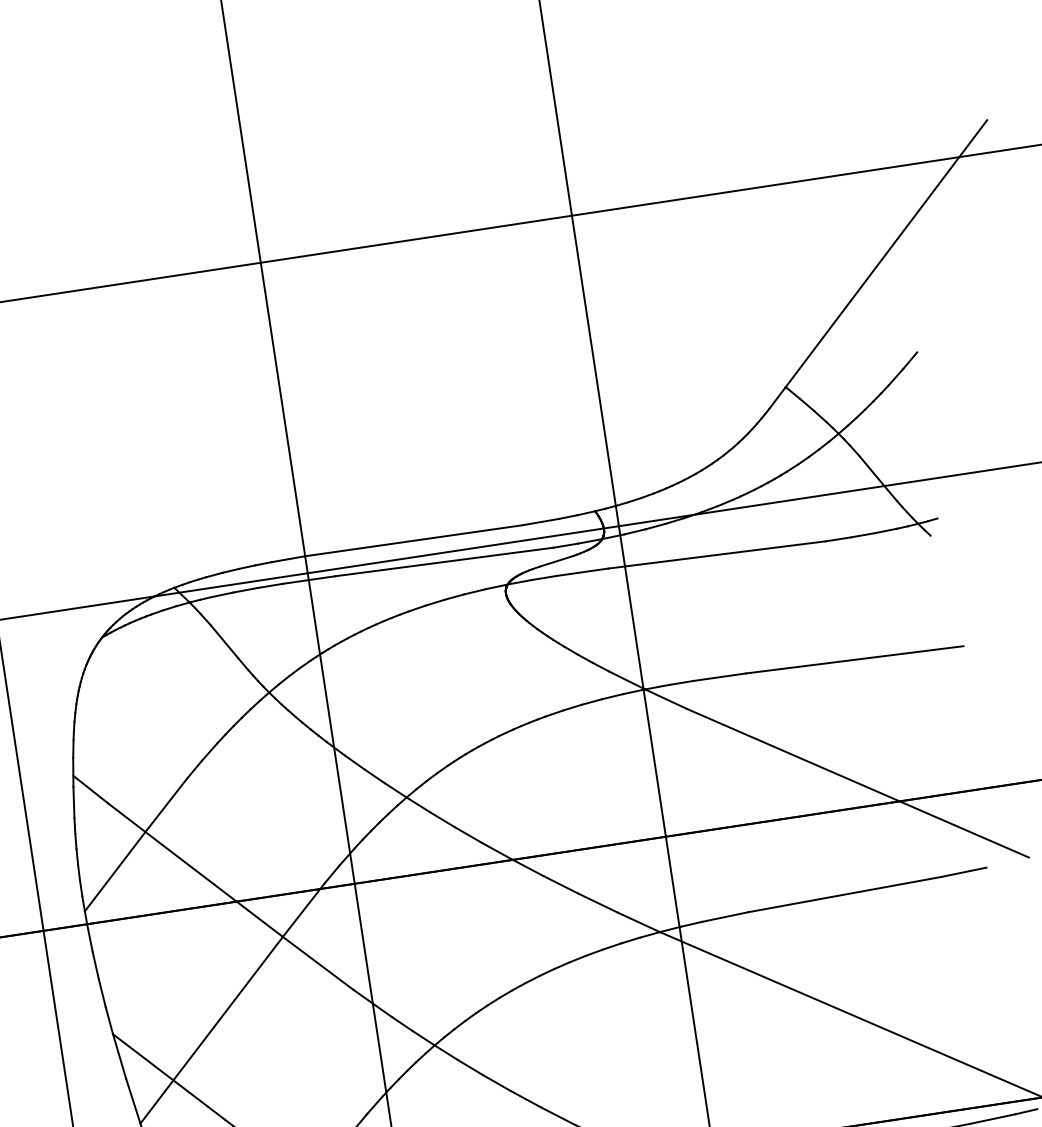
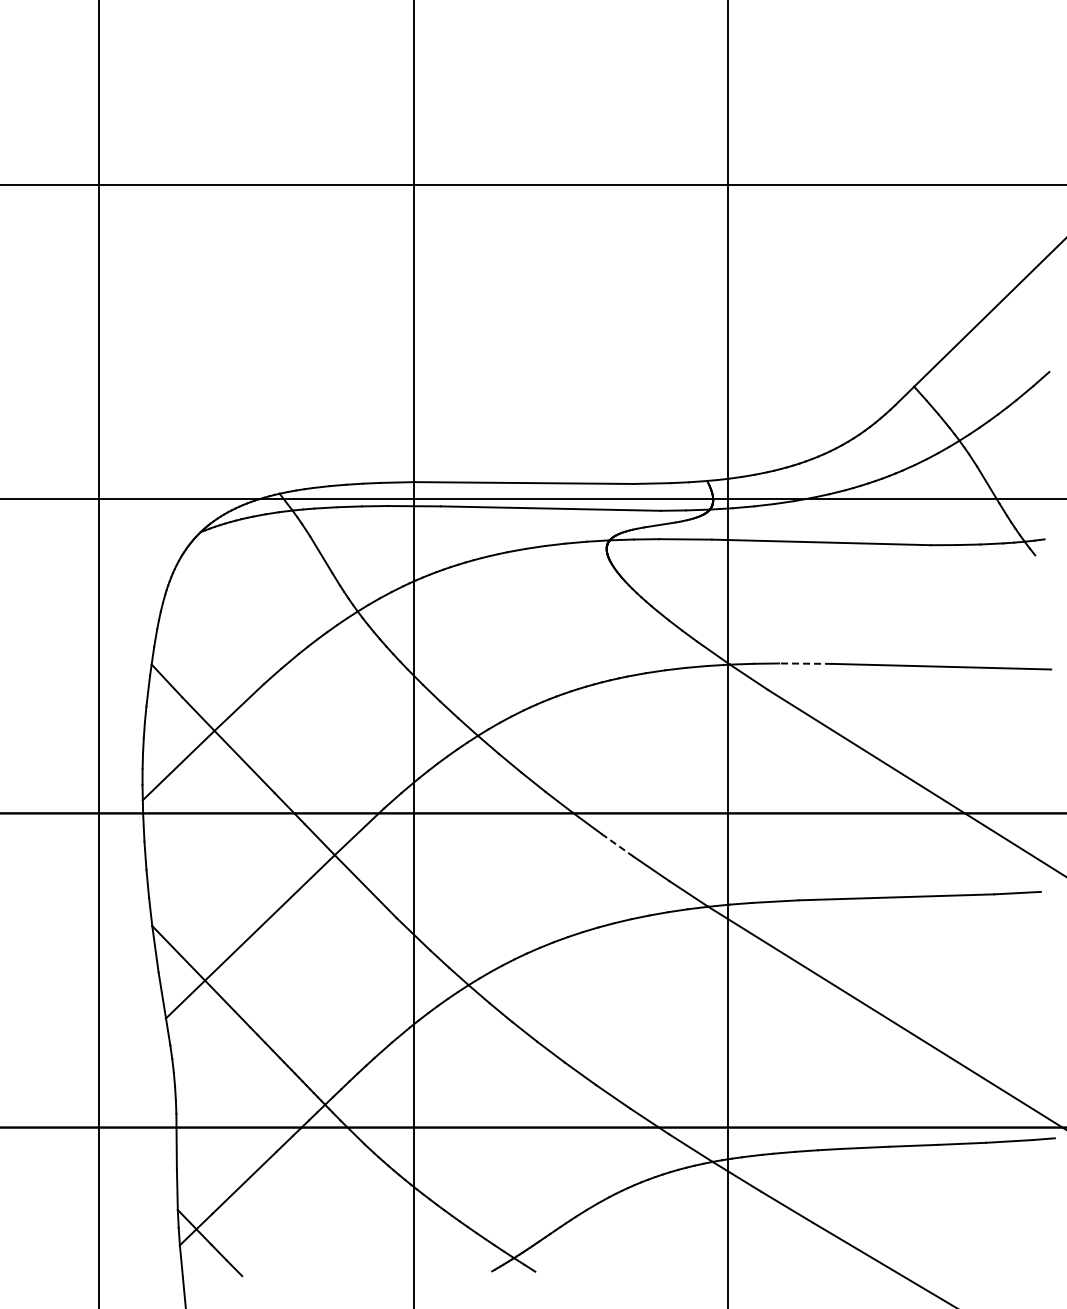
line: (719, 677) -> (805, 663), solid -> dashed
line: (560, 885) -> (617, 845), solid -> dashed

